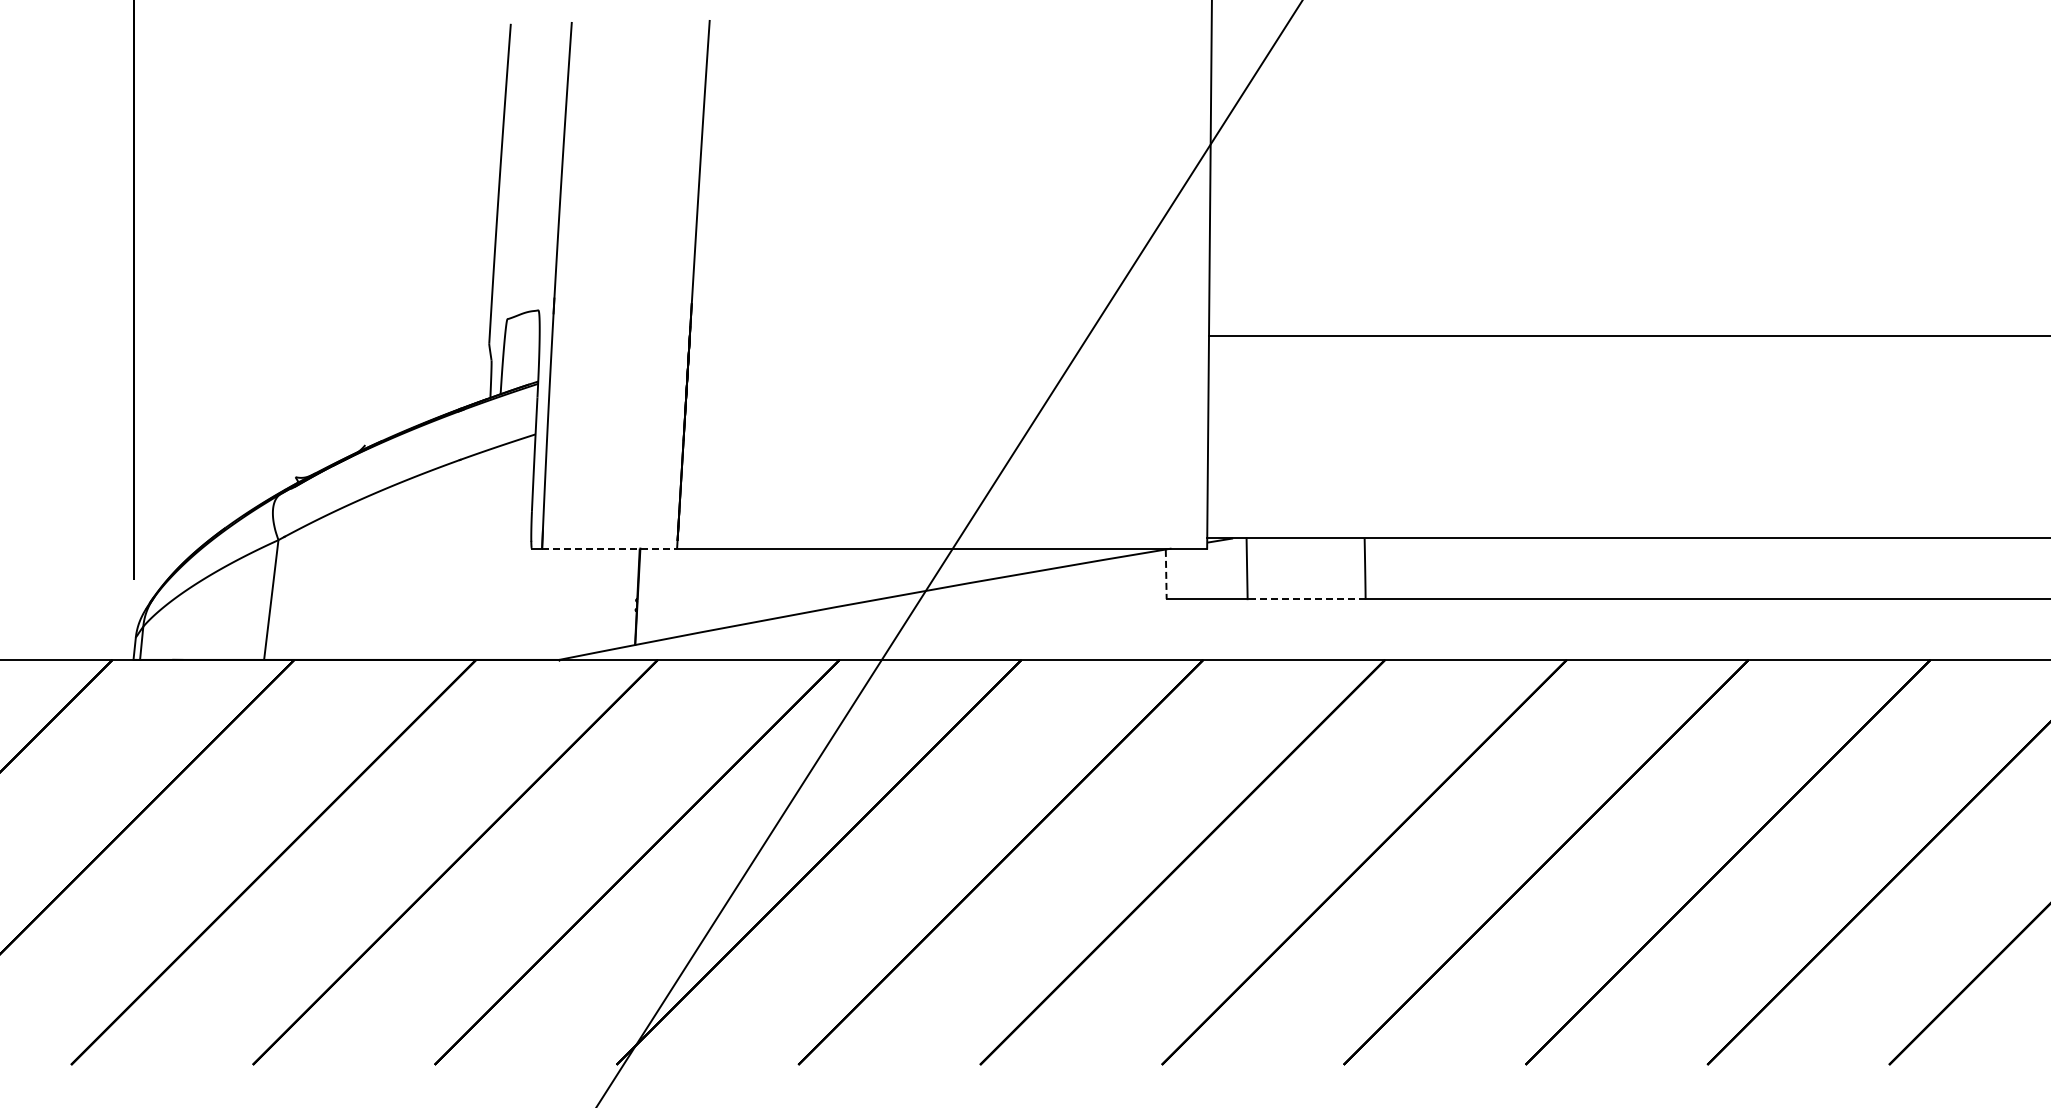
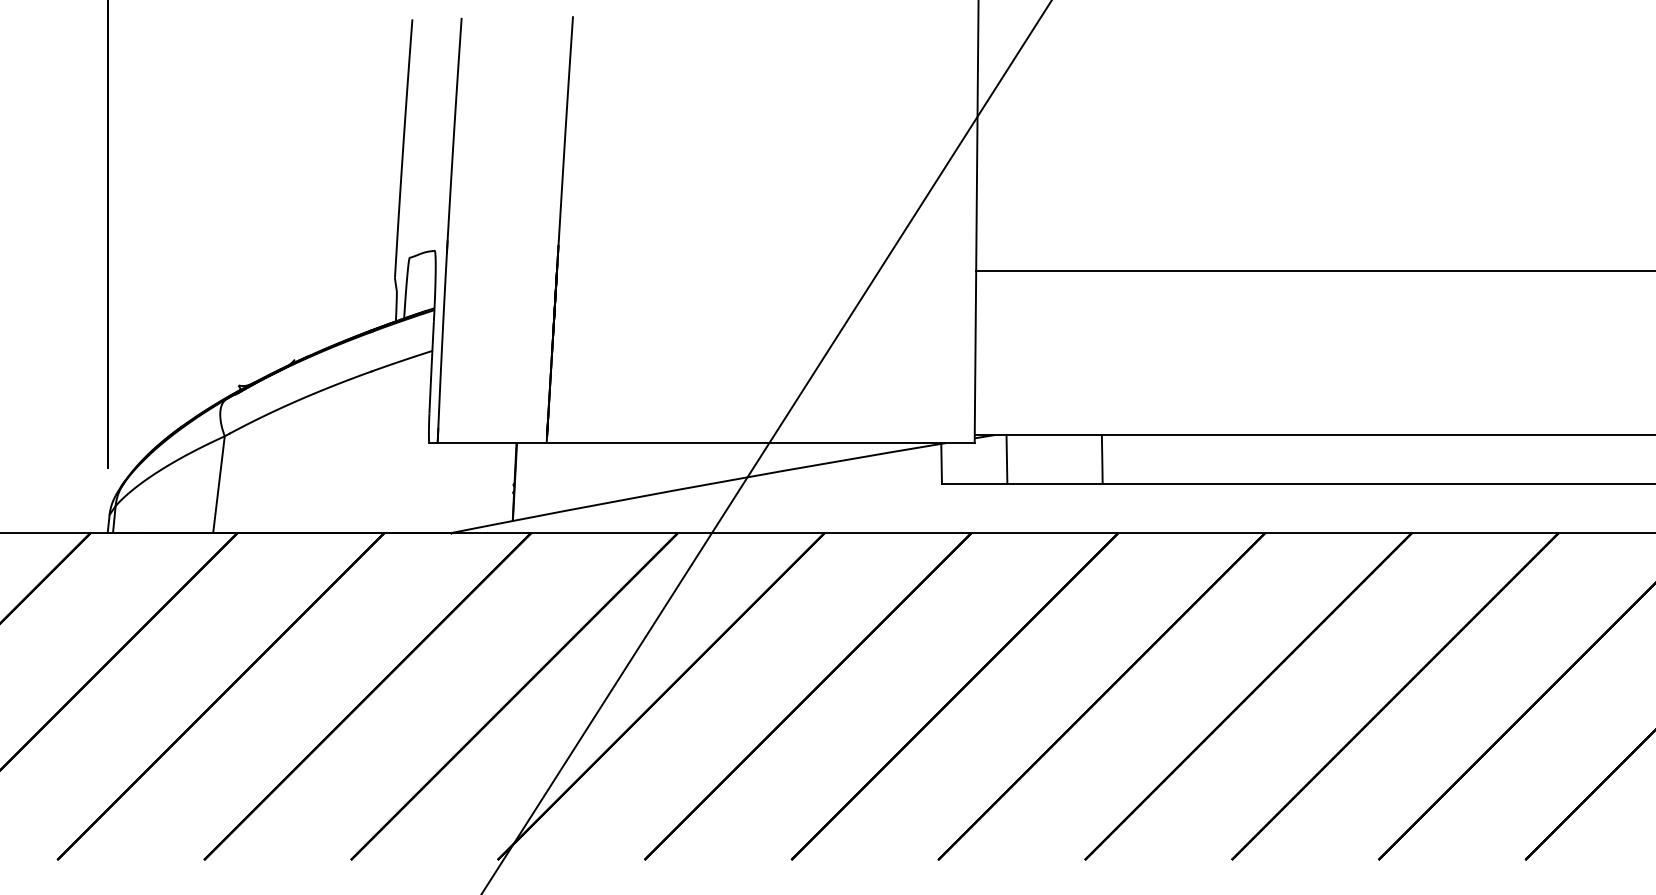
line: (610, 548) -> (492, 443), dashed -> solid
line: (1166, 574) -> (941, 464), dashed -> solid
line: (1306, 599) -> (1054, 484), dashed -> solid

